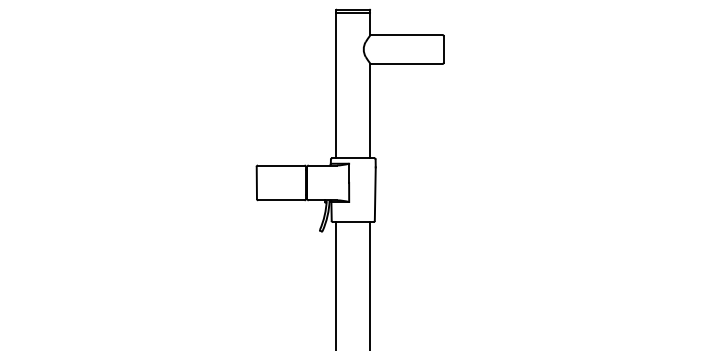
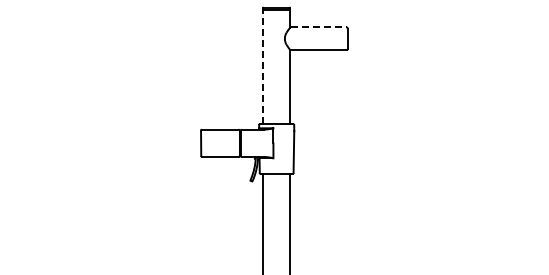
line: (406, 35) -> (318, 27), solid -> dashed
line: (336, 86) -> (263, 67), solid -> dashed

